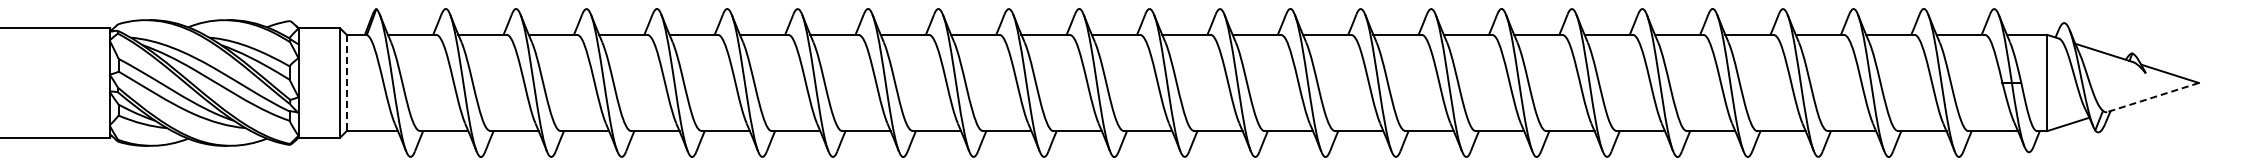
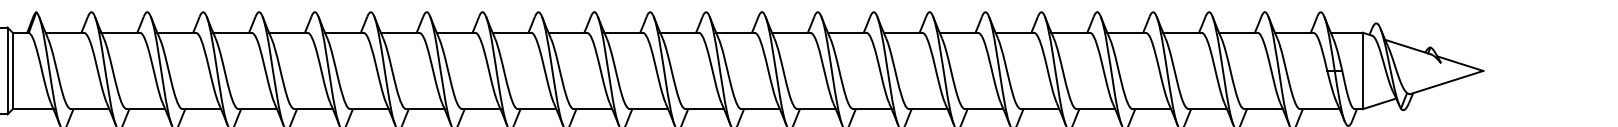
line: (346, 83) -> (12, 71), dashed -> solid
line: (2152, 97) -> (1446, 82), dashed -> solid

